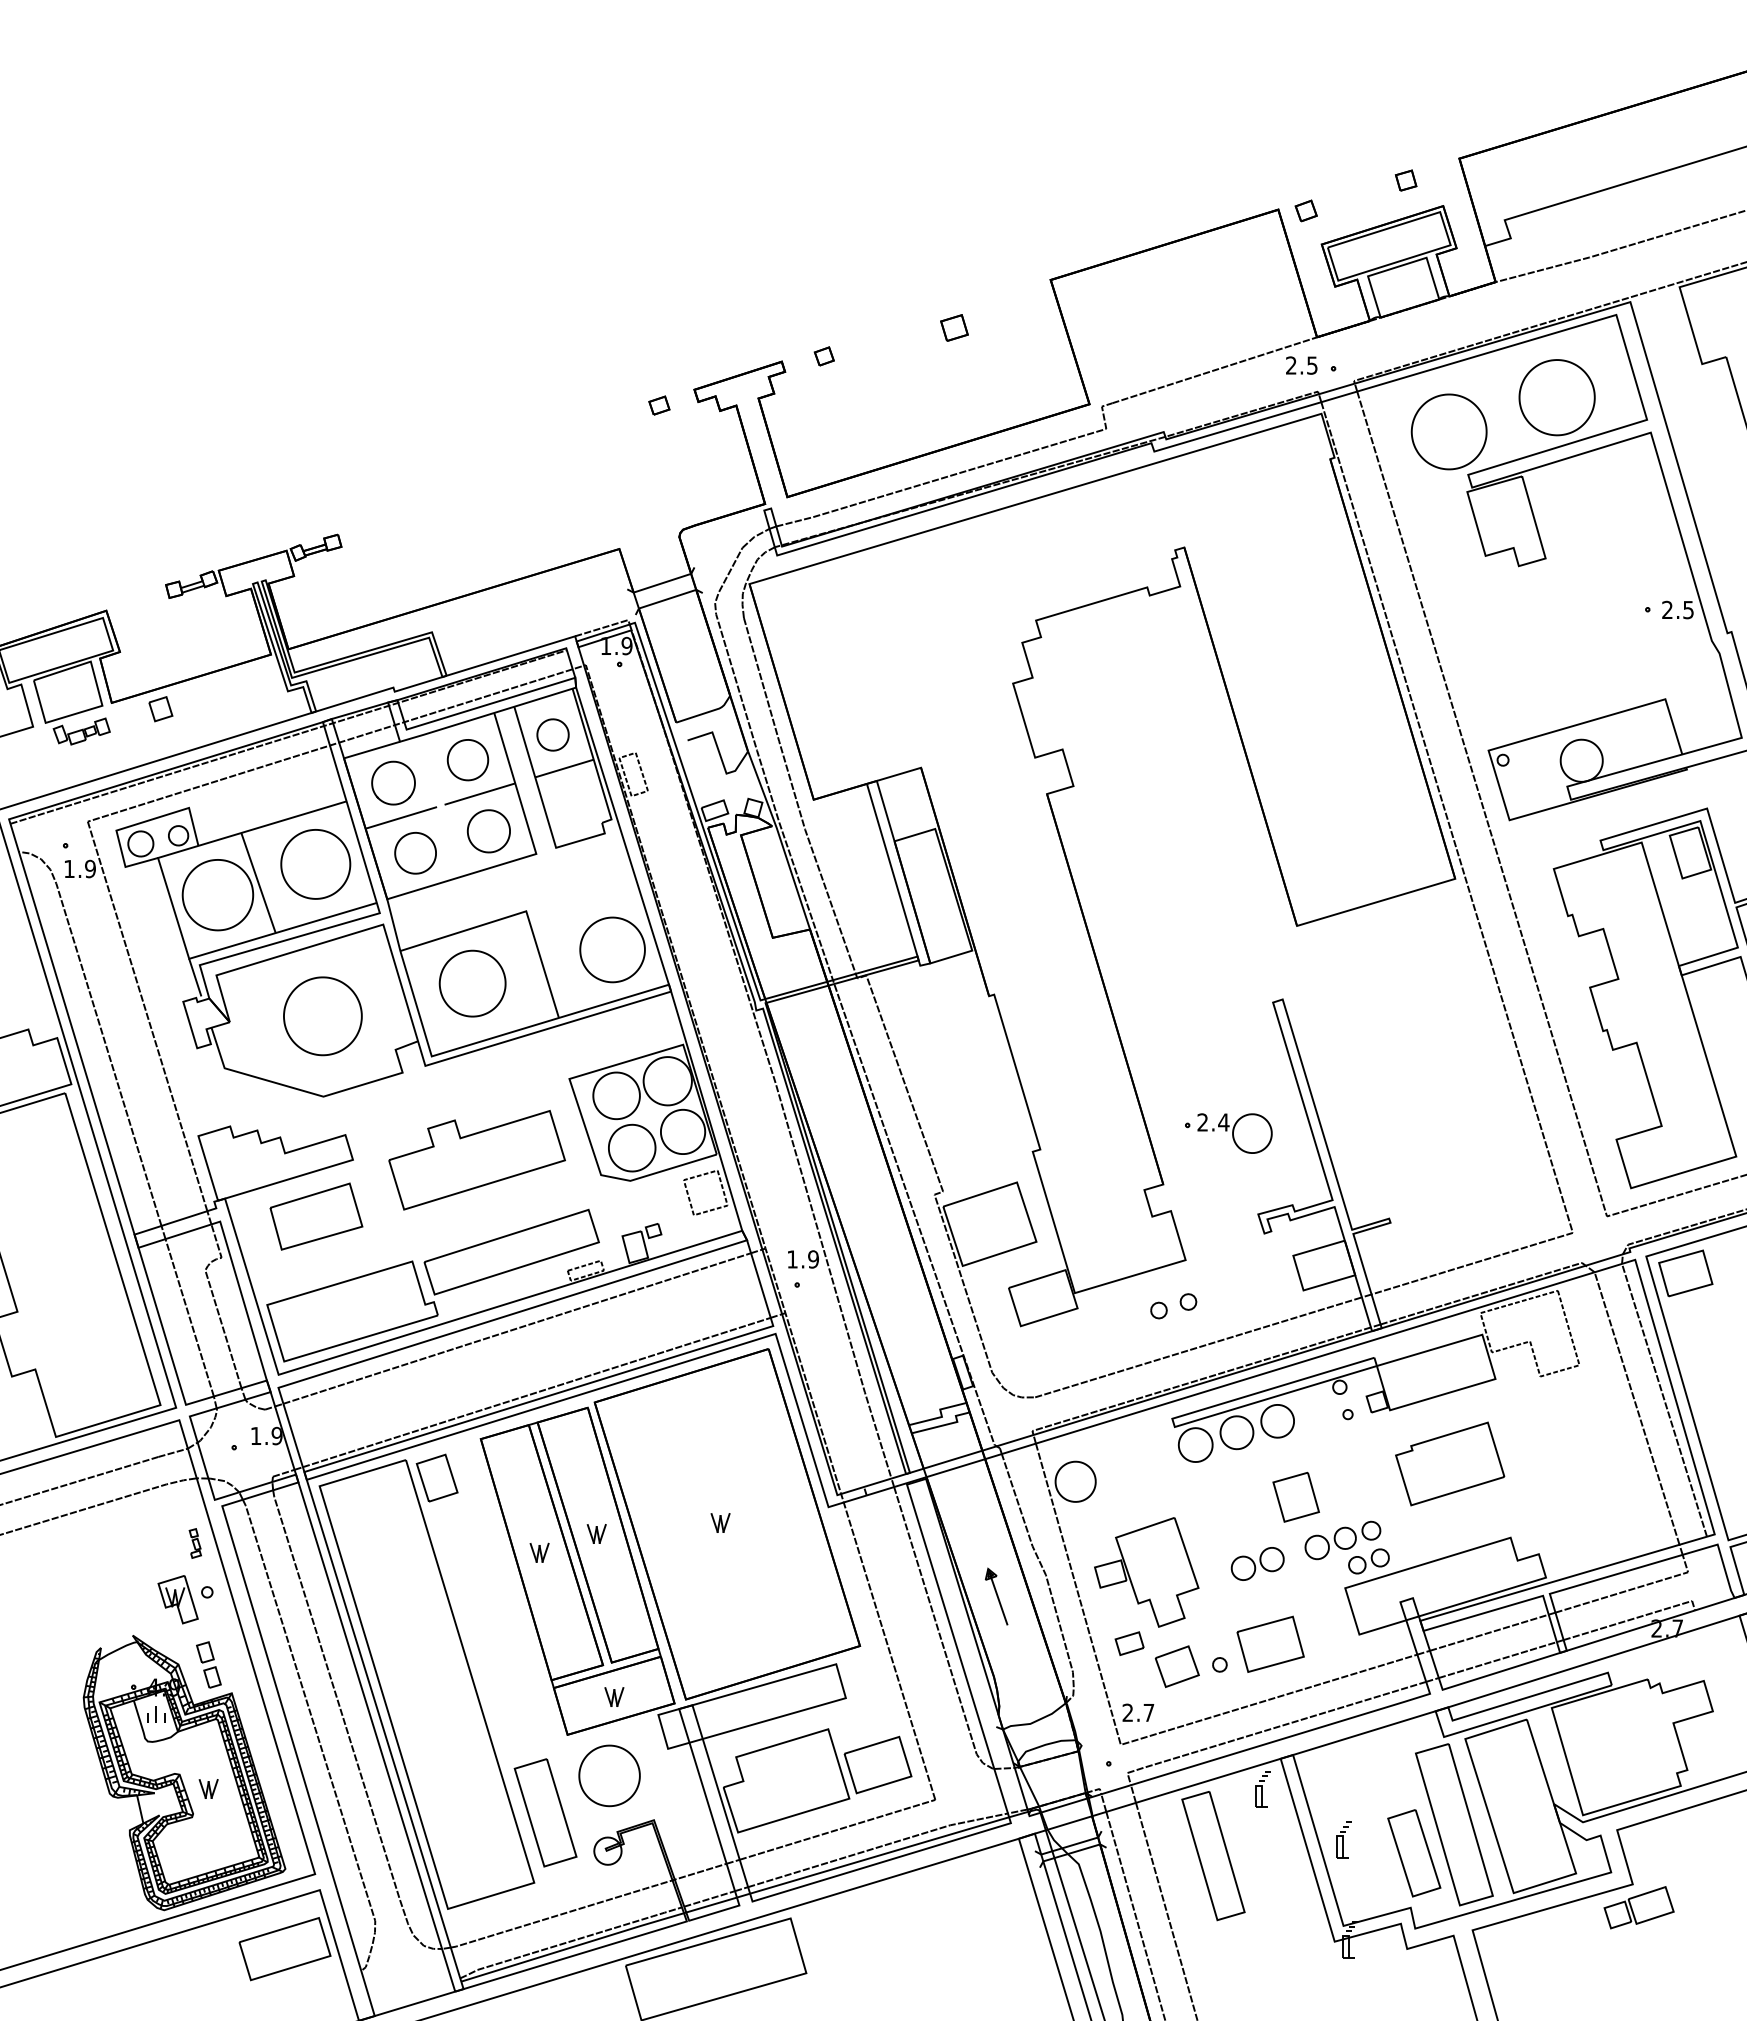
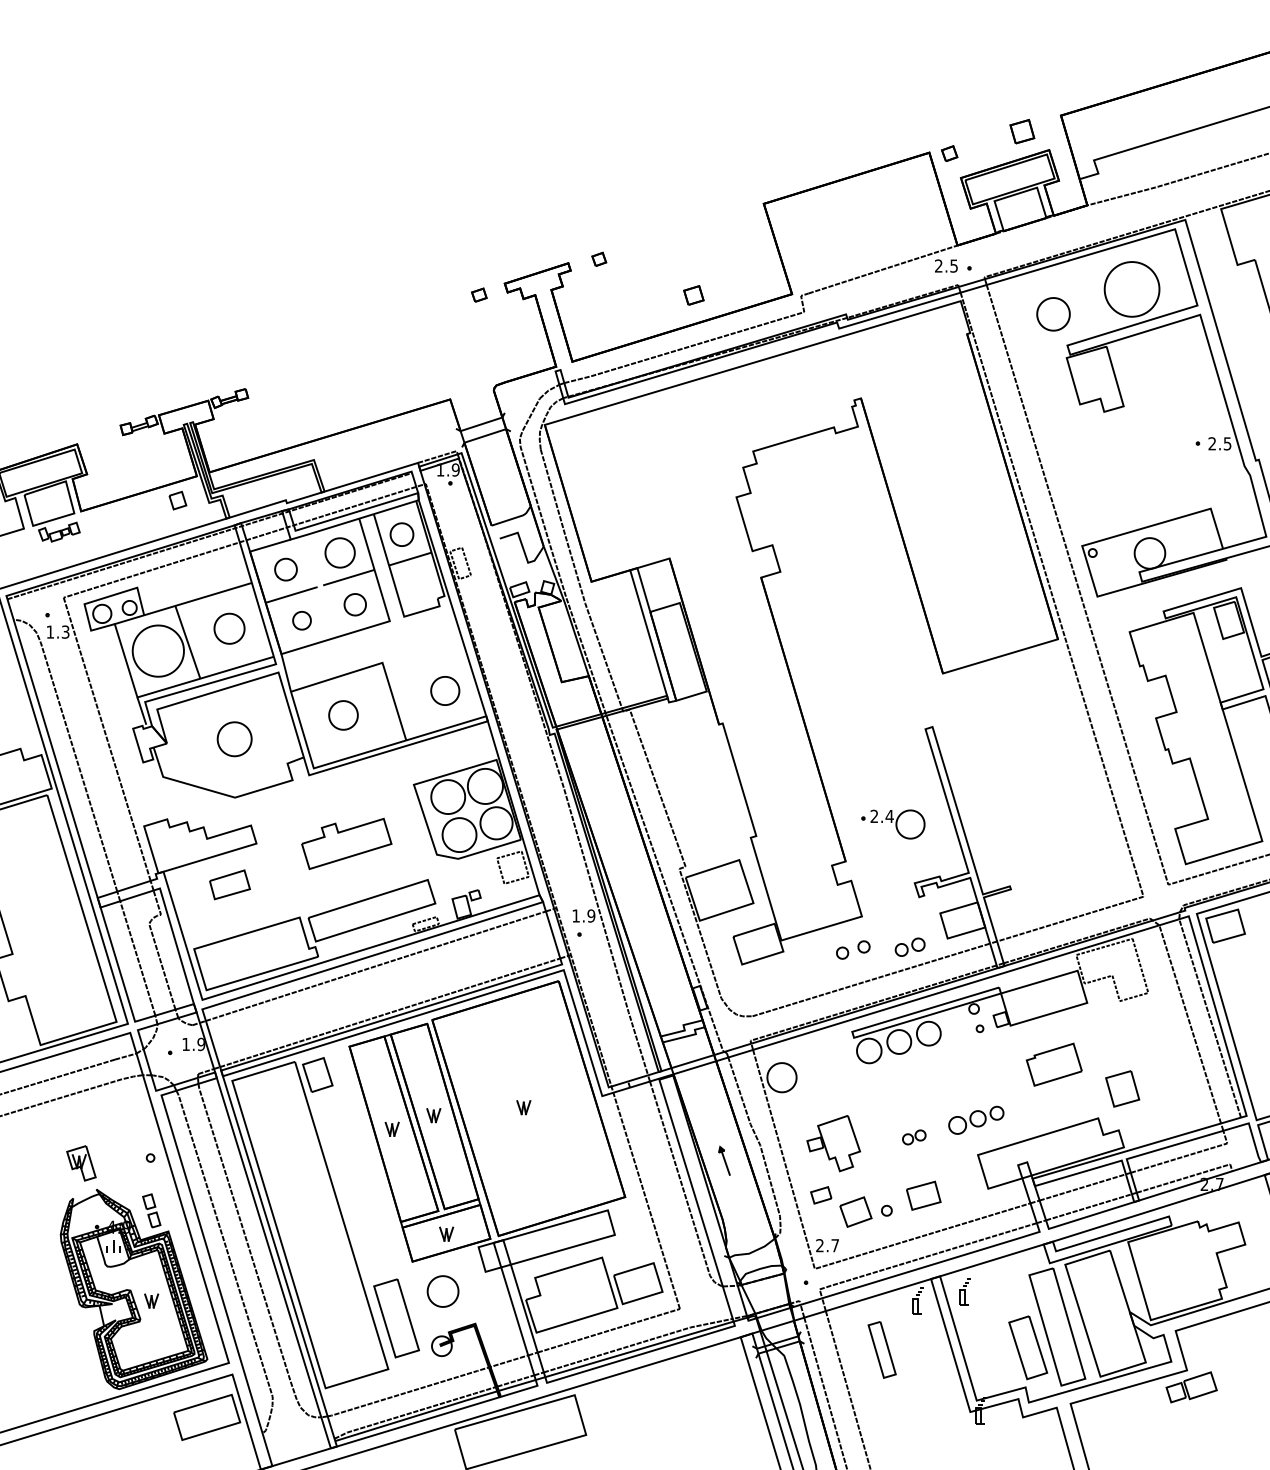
part: (1405, 180) -> (1021, 131), size x1.6
part: (954, 327) -> (693, 295), moved
part: (1448, 431) -> (1053, 314), size x0.6
part: (160, 709) -> (177, 500), moved
part: (393, 782) -> (285, 569), size x0.7
part: (488, 831) -> (355, 604), size x0.7
part: (415, 853) -> (301, 620), size x0.6
part: (315, 864) -> (229, 628), size x0.6
text: (90, 868) -> (65, 631), 1.9 -> 1.3
part: (612, 949) -> (445, 690), size x0.6
part: (472, 983) -> (343, 715), size x0.6
part: (322, 1016) -> (234, 739), size x0.6
part: (476, 1160) -> (346, 844), size x0.7
part: (316, 1216) -> (230, 884), size x0.6
part: (1450, 1463) -> (1054, 1064), size x0.7
part: (1295, 1496) -> (1122, 1088), moved
part: (194, 1543) -> (141, 1122), removed
part: (1368, 1561) -> (909, 947), moved
part: (1257, 1563) -> (914, 1137), size x0.6
part: (1146, 1572) -> (833, 1143), size x0.7
part: (996, 1596) -> (724, 1161), size x0.7
part: (177, 1599) -> (80, 1163), moved
part: (1270, 1643) -> (923, 1195), size x0.7
part: (609, 1775) -> (443, 1291), size x0.7
part: (1343, 1839) -> (965, 1291), moved
part: (1213, 1856) -> (882, 1350), size x0.6

